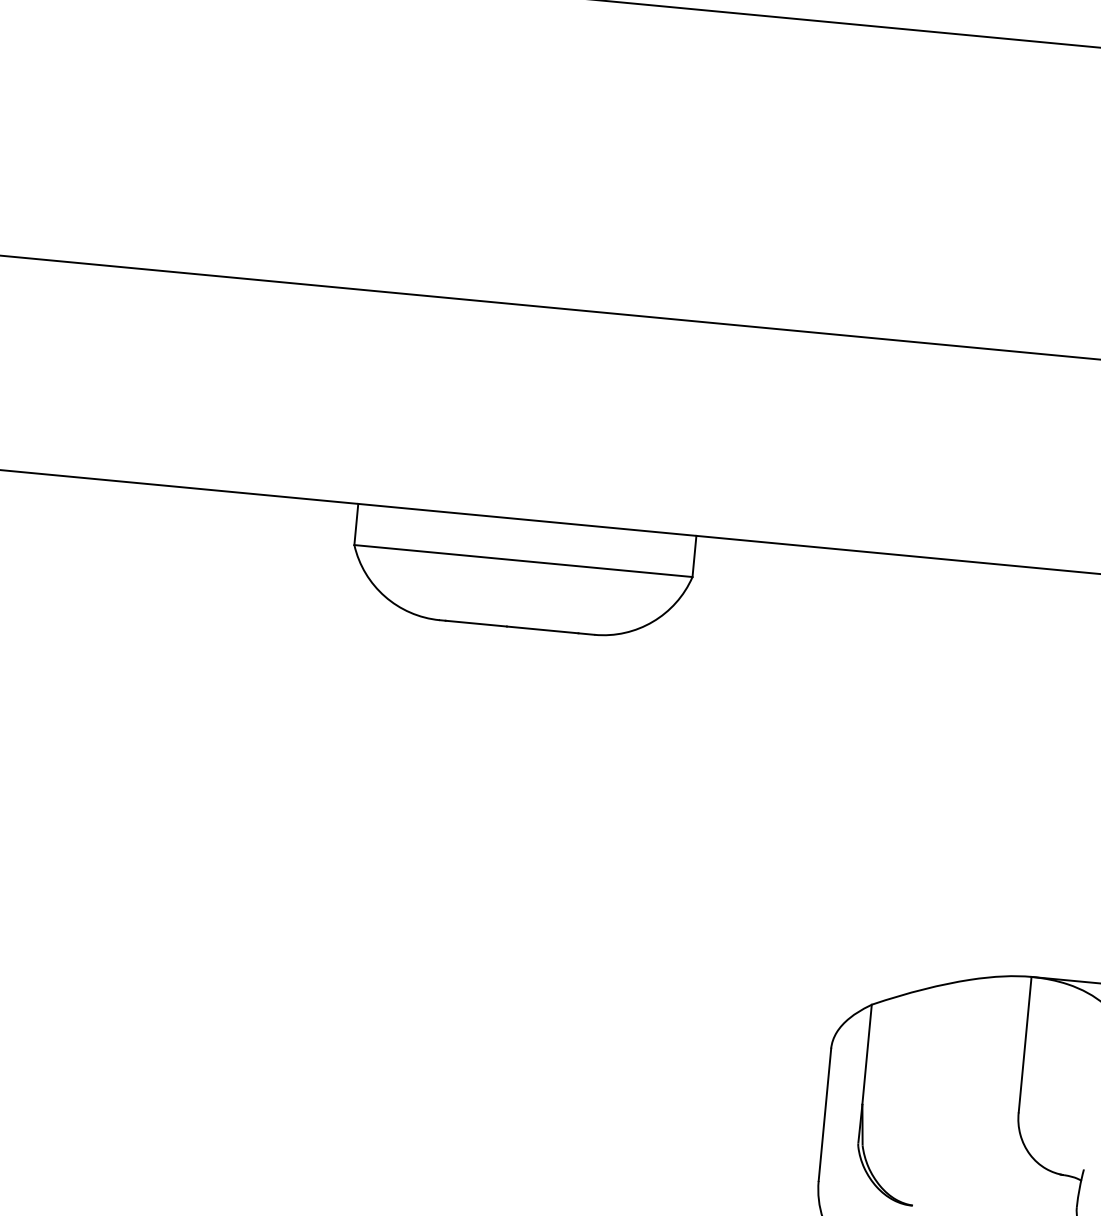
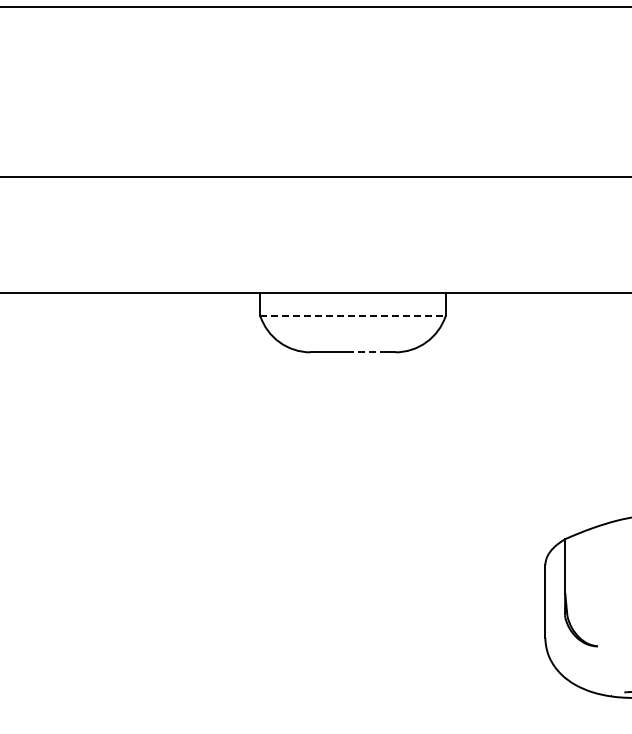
line: (524, 560) -> (353, 315), solid -> dashed
line: (543, 630) -> (367, 352), solid -> dashed

